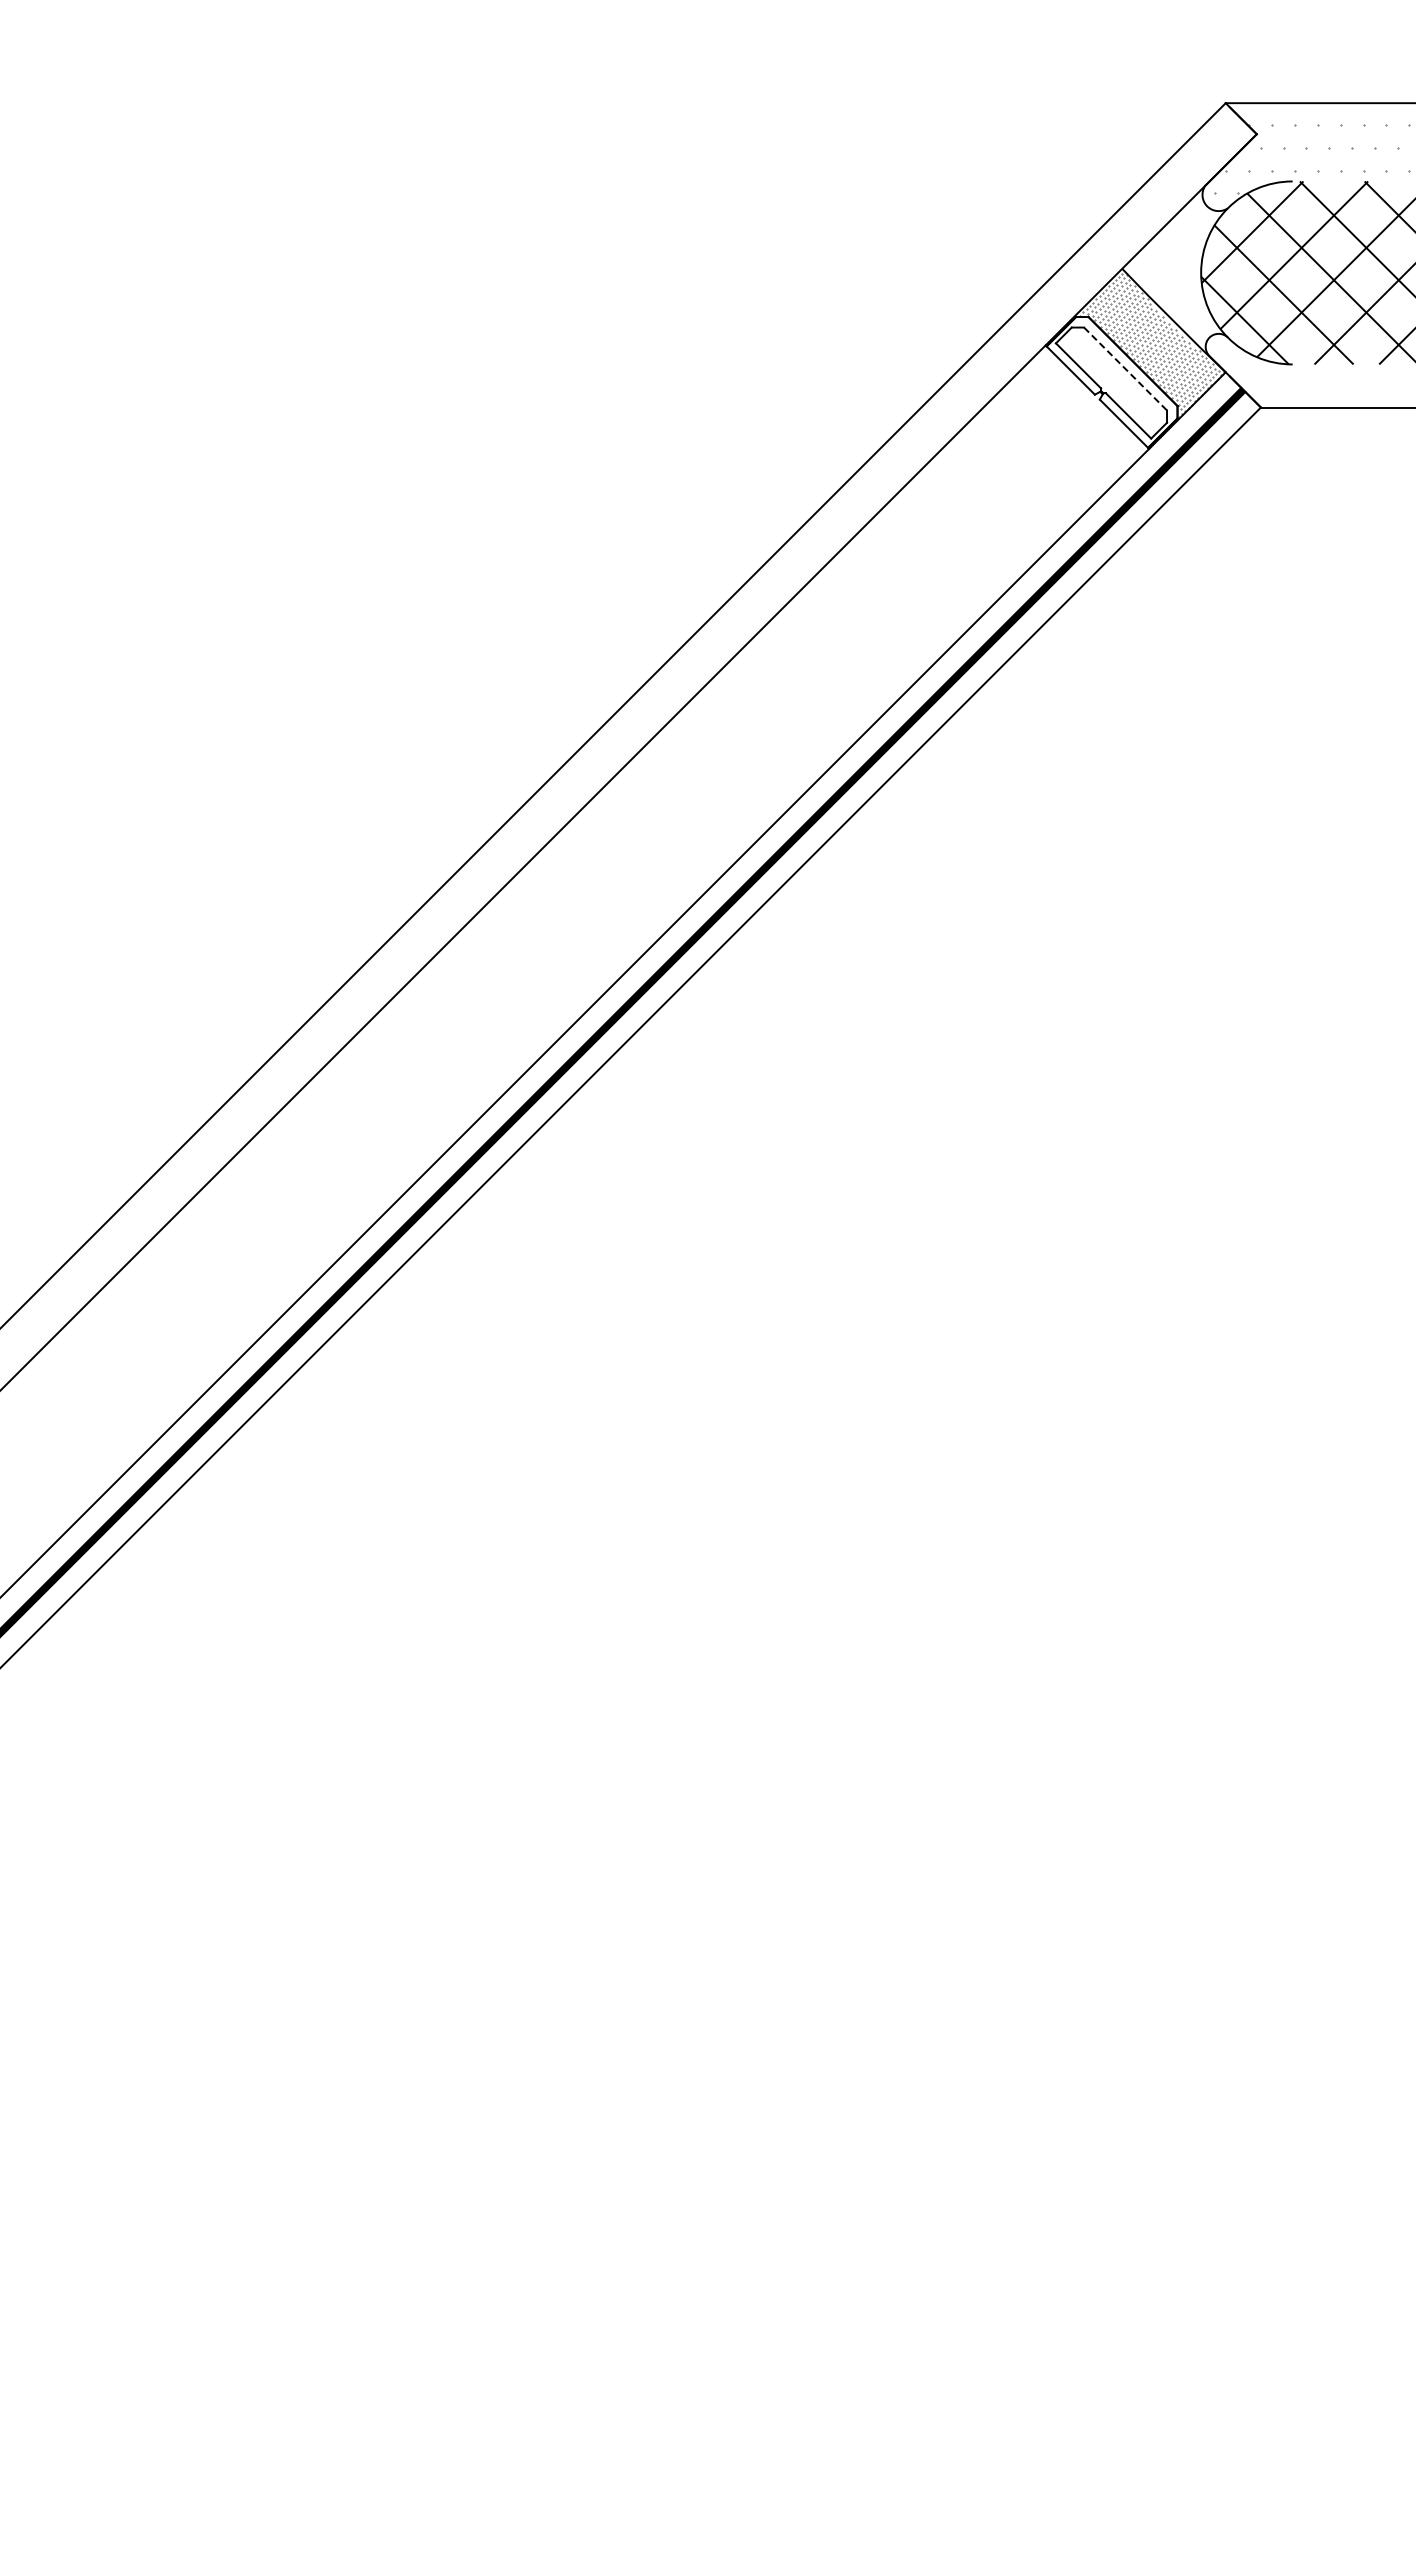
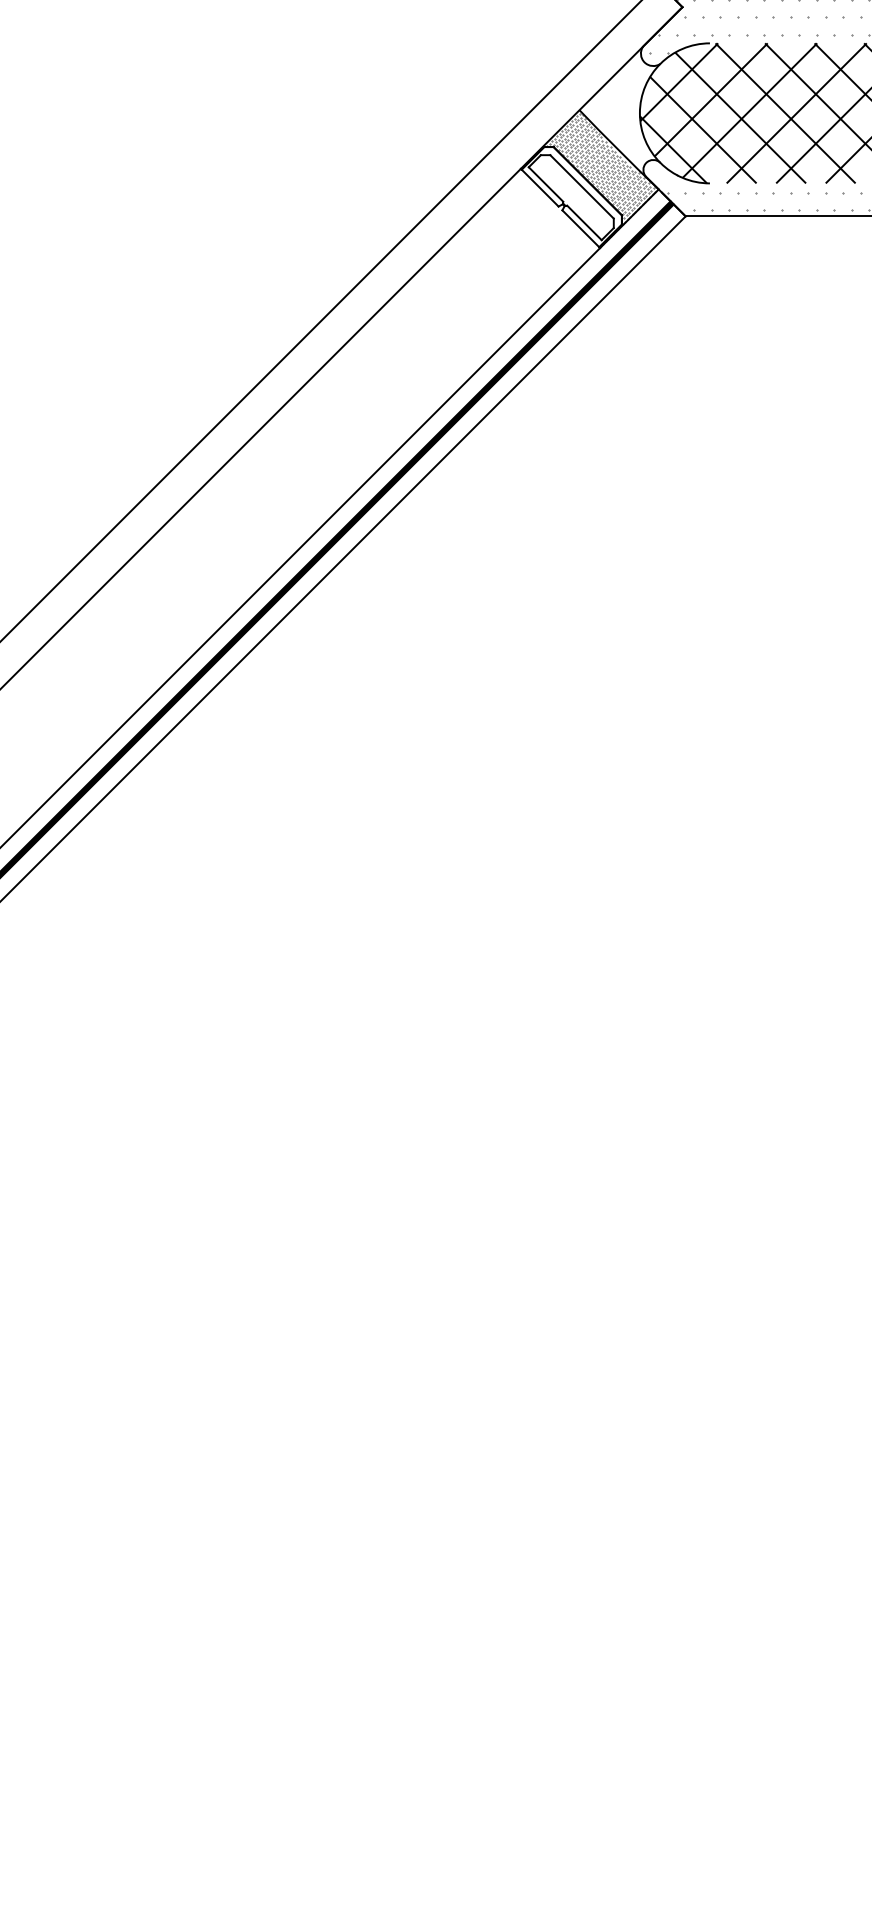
line: (1125, 369) -> (582, 187), dashed -> solid
hatch: (1323, 376) -> (733, 192), added

